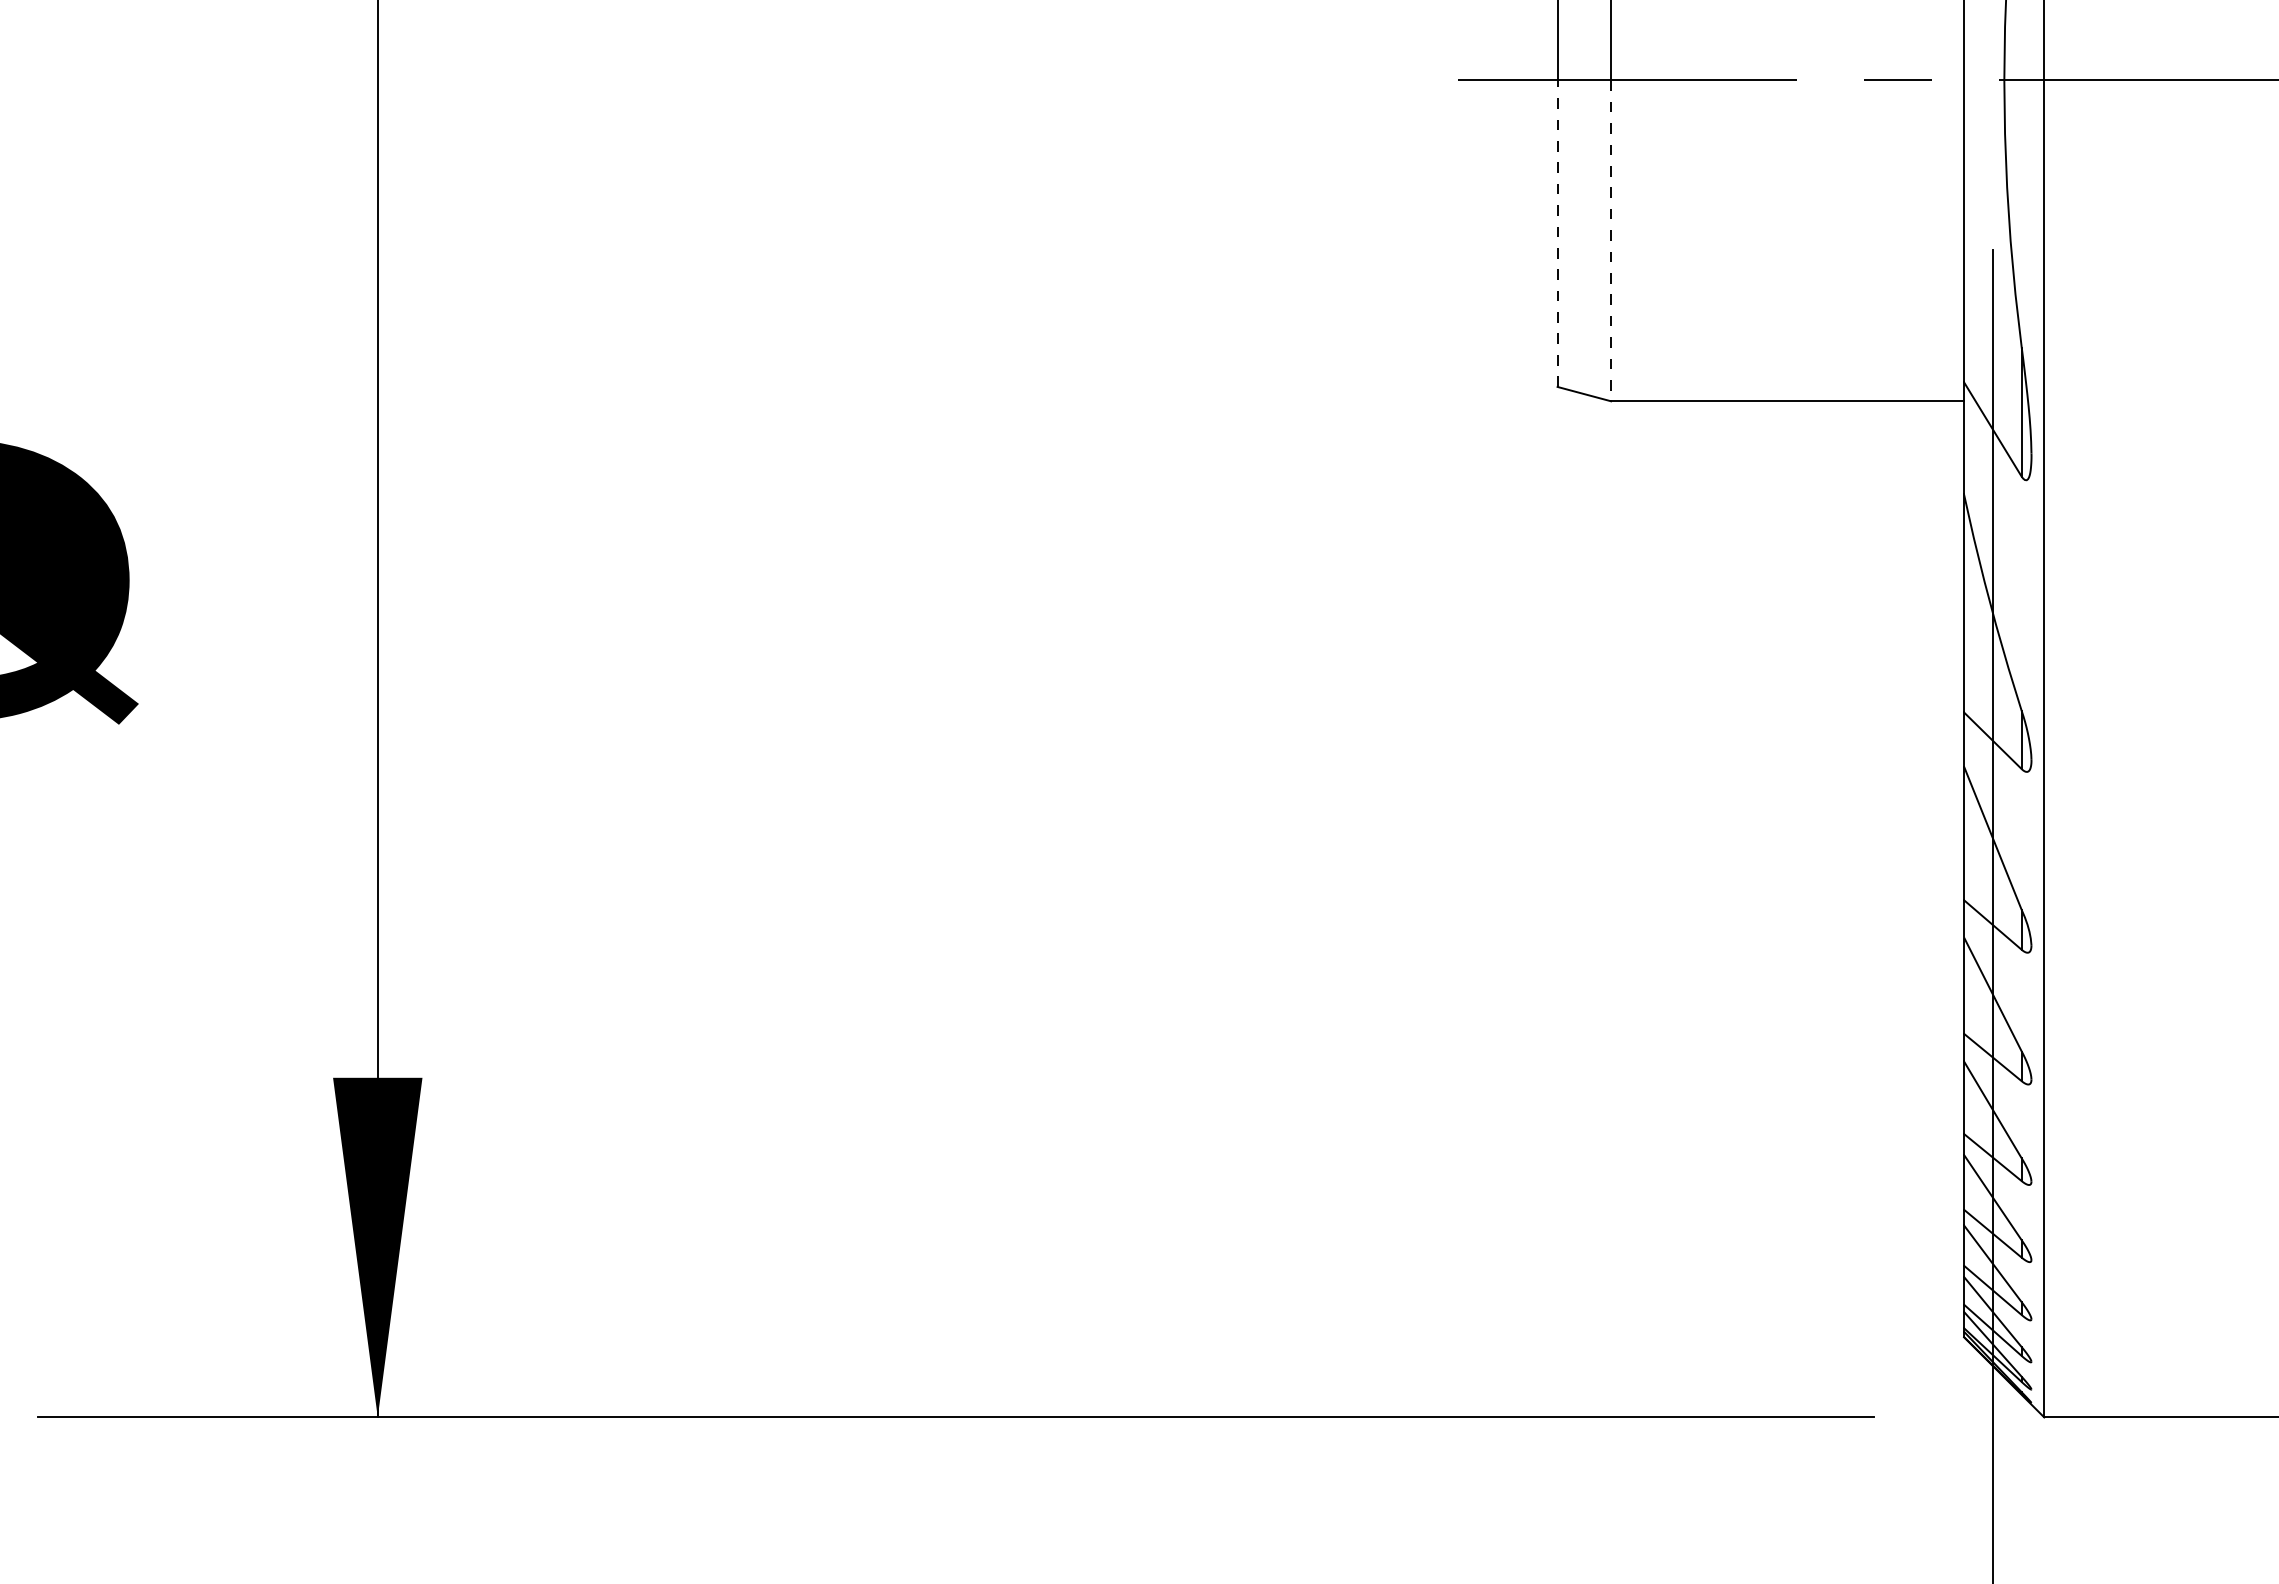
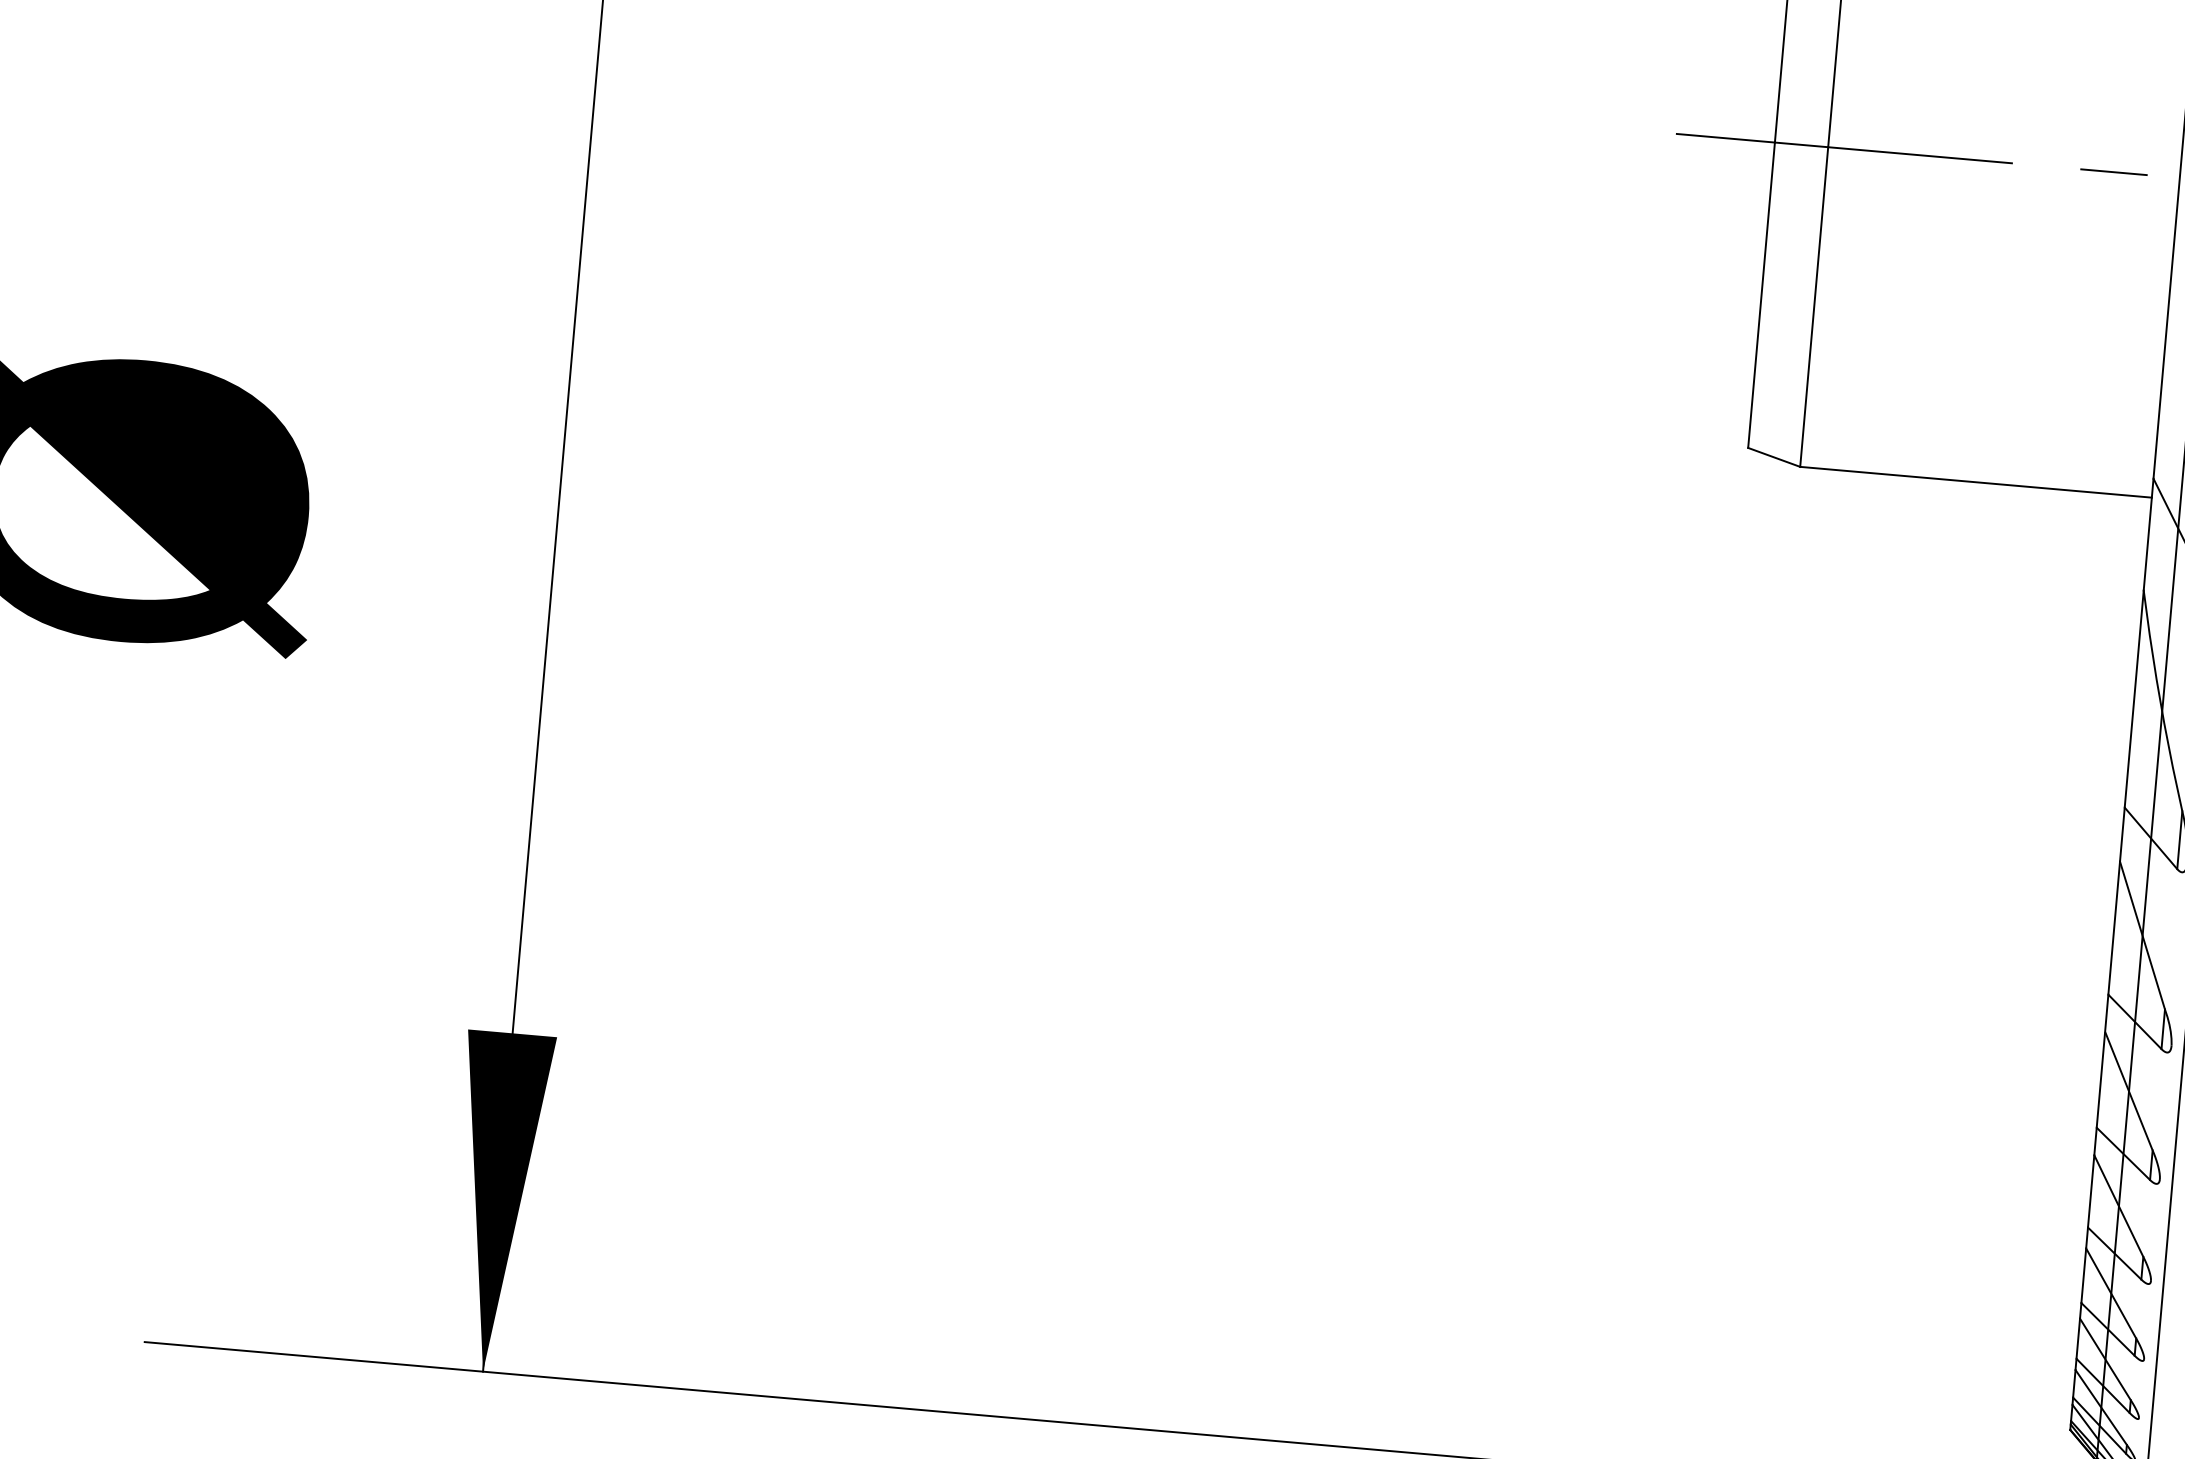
line: (1557, 233) -> (1761, 295), dashed -> solid
line: (1611, 241) -> (1814, 307), dashed -> solid

